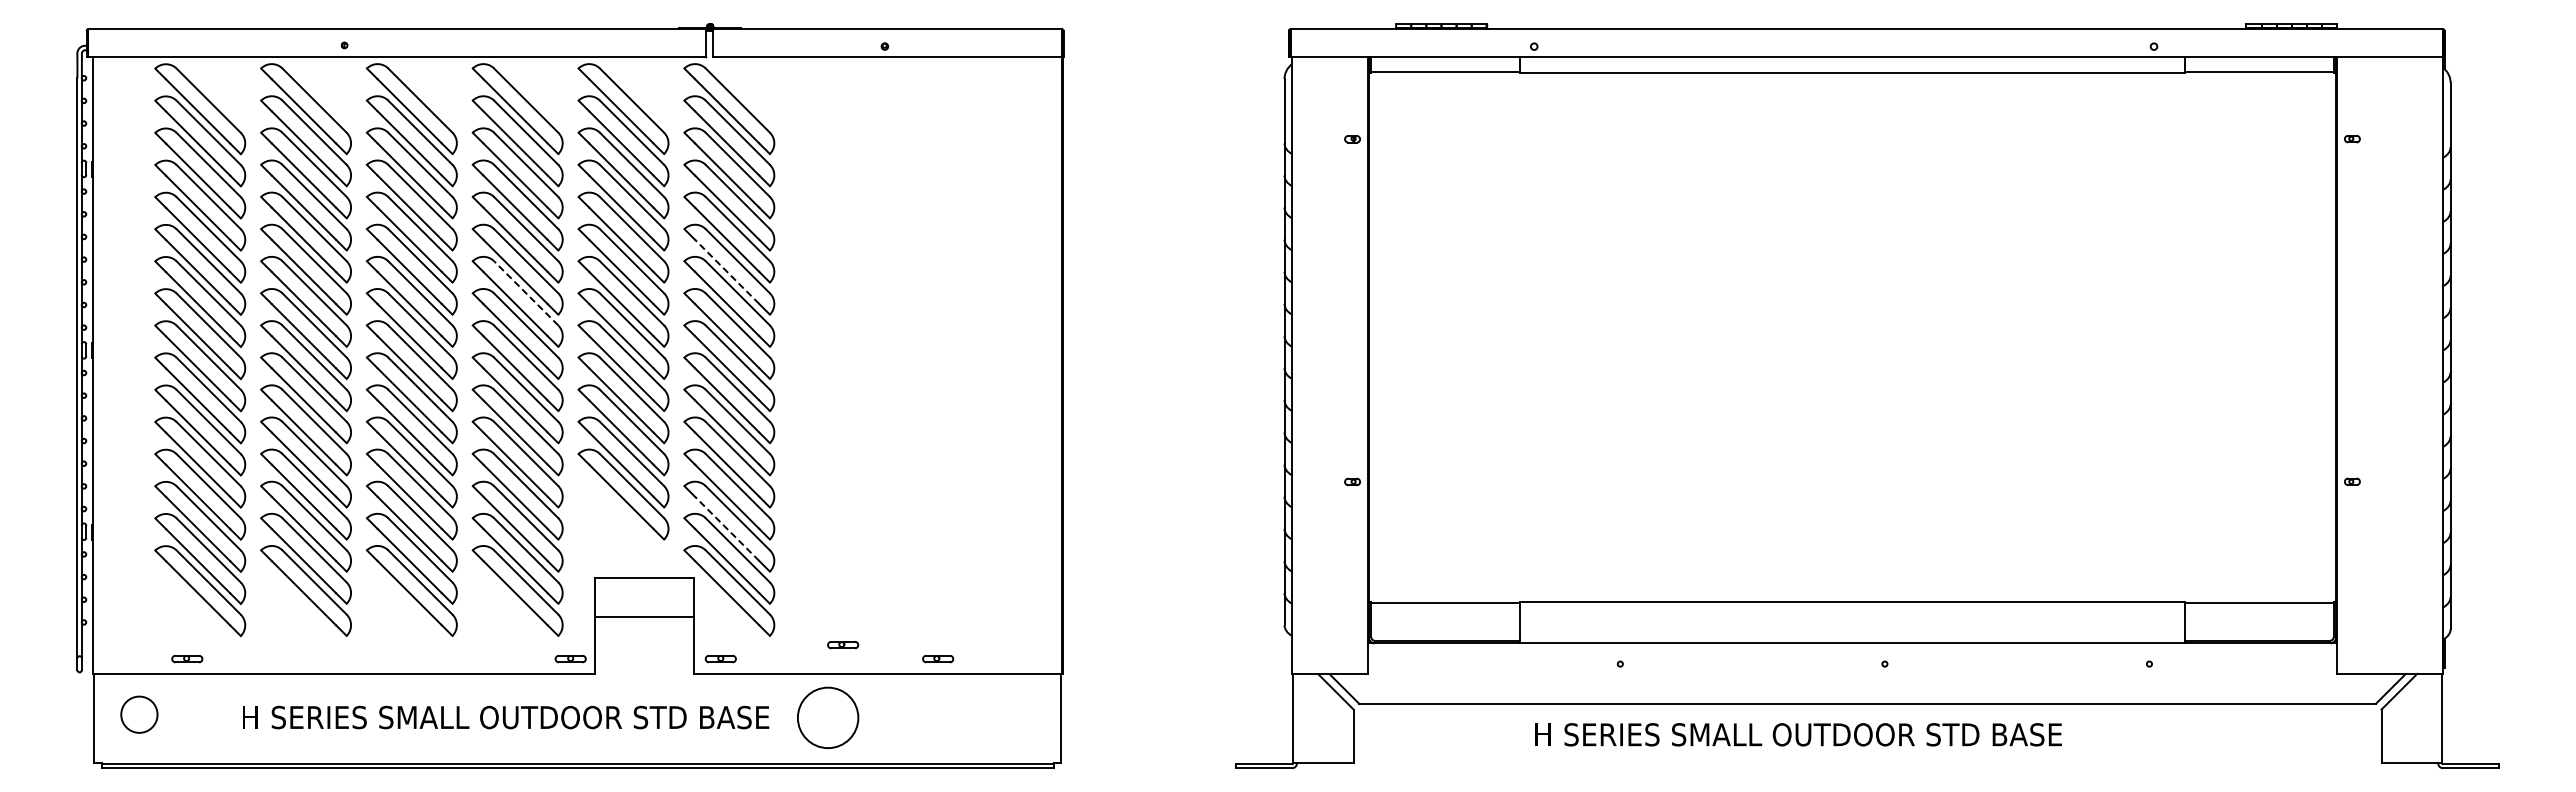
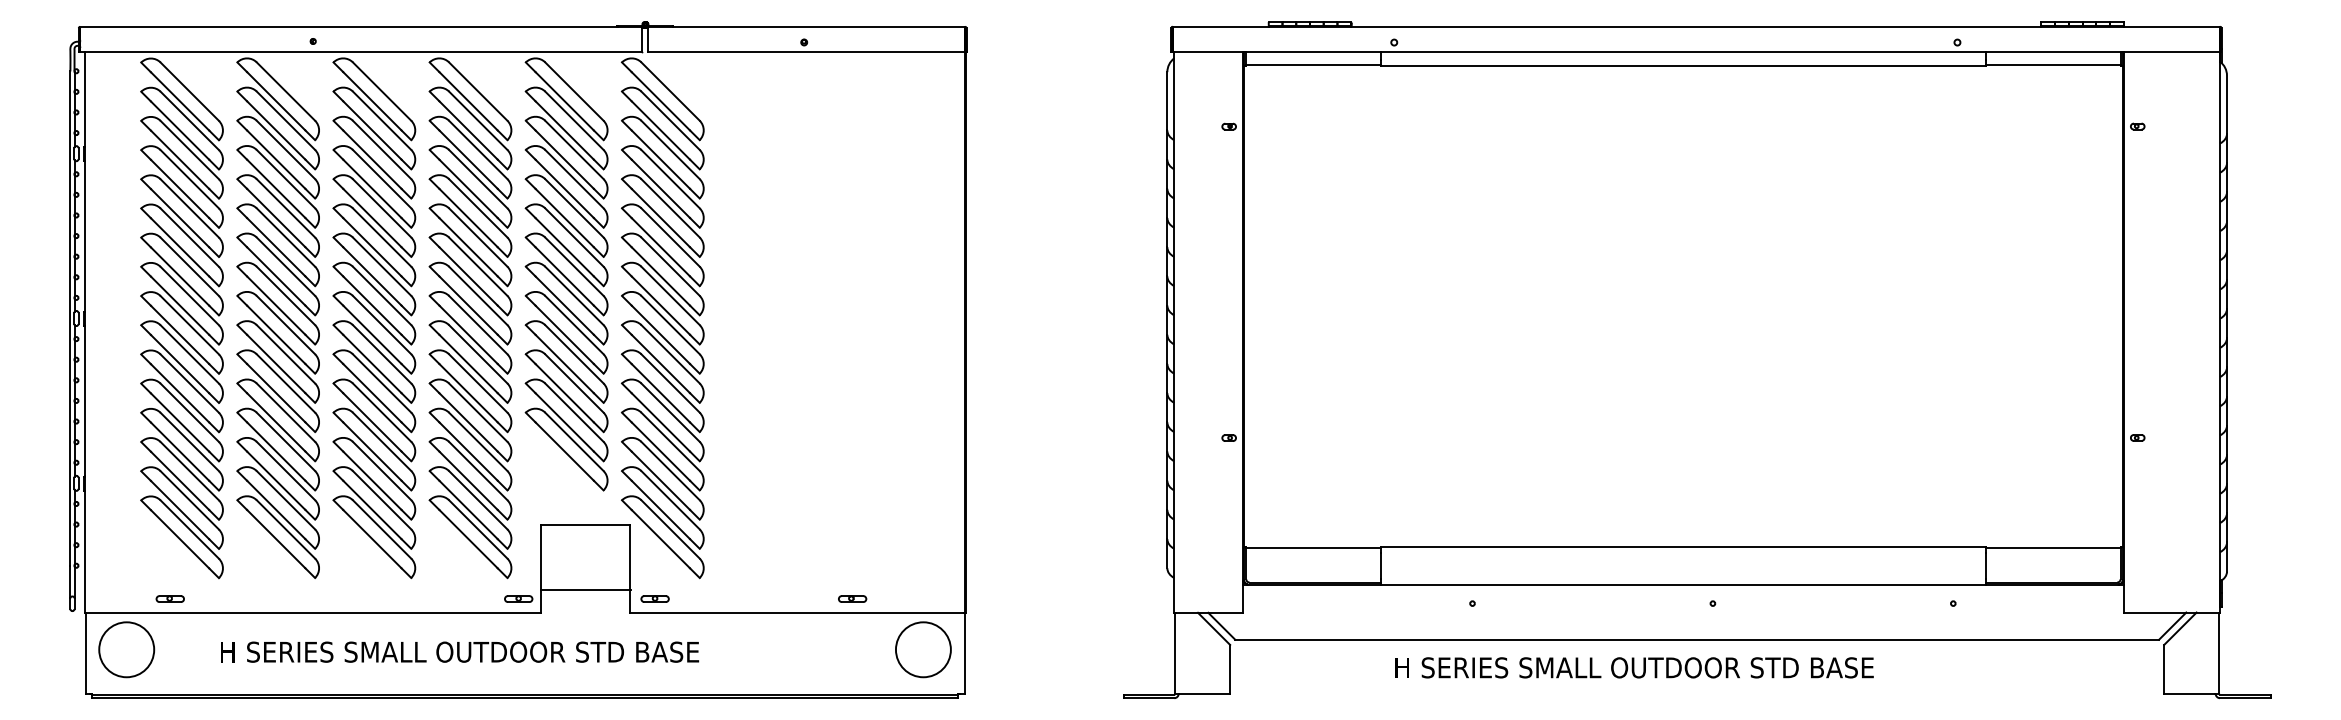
line: (726, 271) -> (660, 246), dashed -> solid
line: (525, 292) -> (477, 265), dashed -> solid
line: (726, 528) -> (660, 480), dashed -> solid
line: (644, 616) -> (585, 589), moved
part: (843, 645) -> (766, 586), removed
circle: (139, 714) -> (126, 649), size x1.67
circle: (828, 717) -> (923, 649), moved

